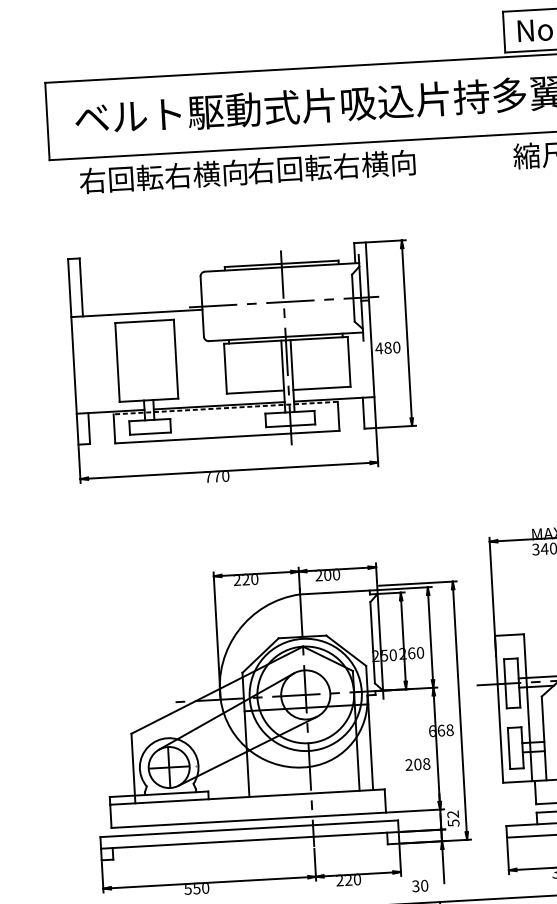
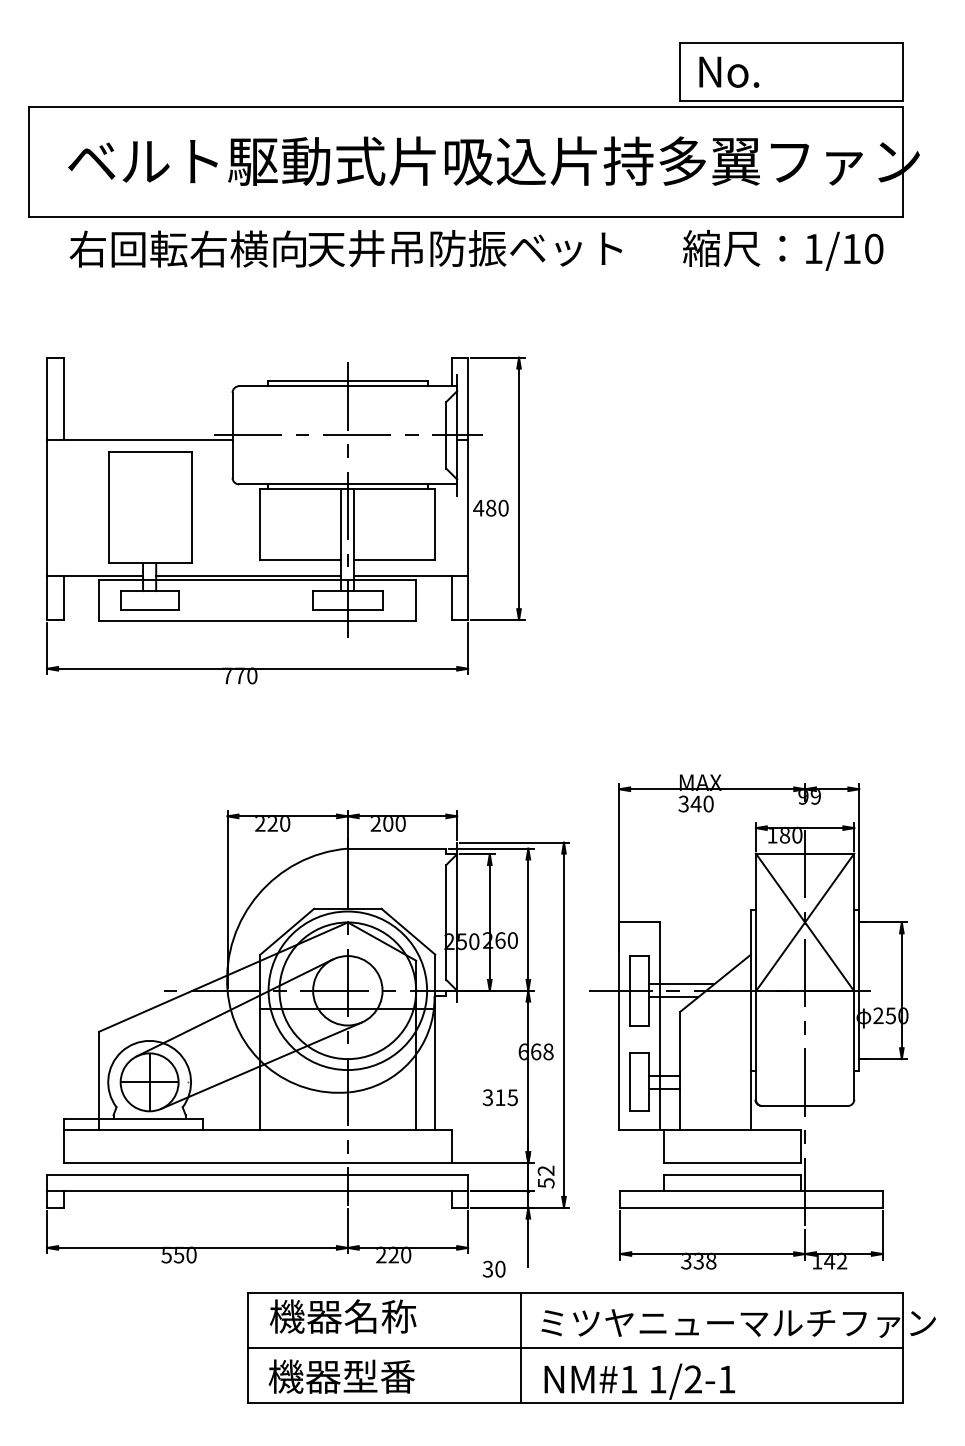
text: (359, 165) -> (465, 248), 右回転右横向 -> 天井吊防振ベット
line: (225, 408) -> (257, 580), dashed -> solid
text: (417, 764) -> (499, 1097), 208 -> 315

